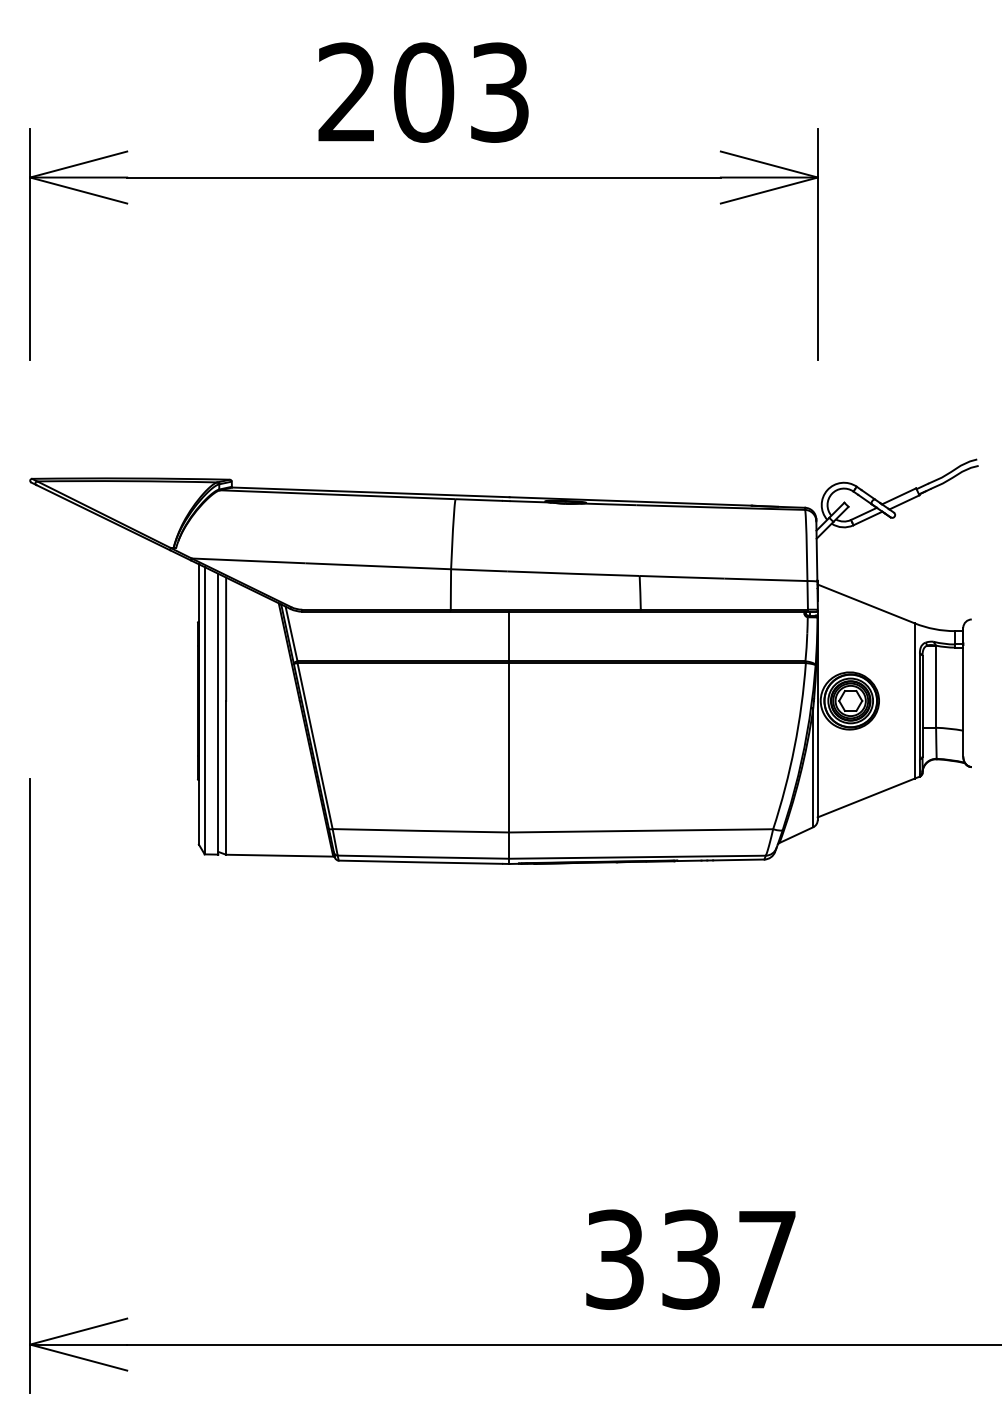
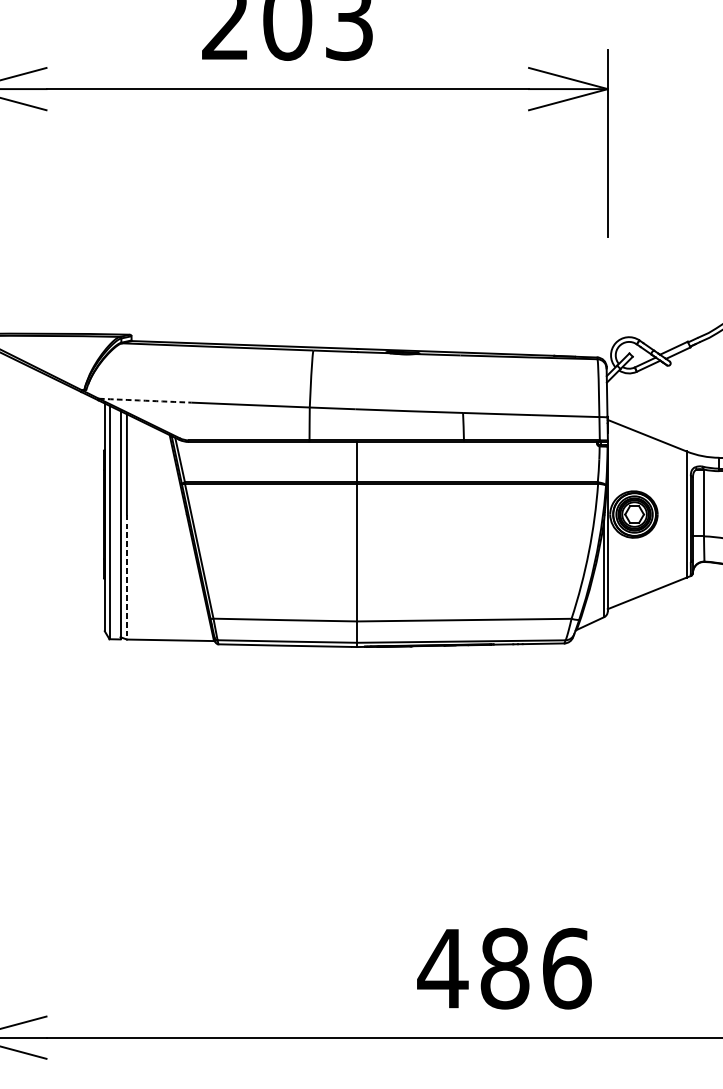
arc: (248, 560) -> (145, 400), solid -> dashed
line: (226, 777) -> (127, 576), solid -> dashed
text: (690, 1259) -> (504, 968), 337 -> 486

